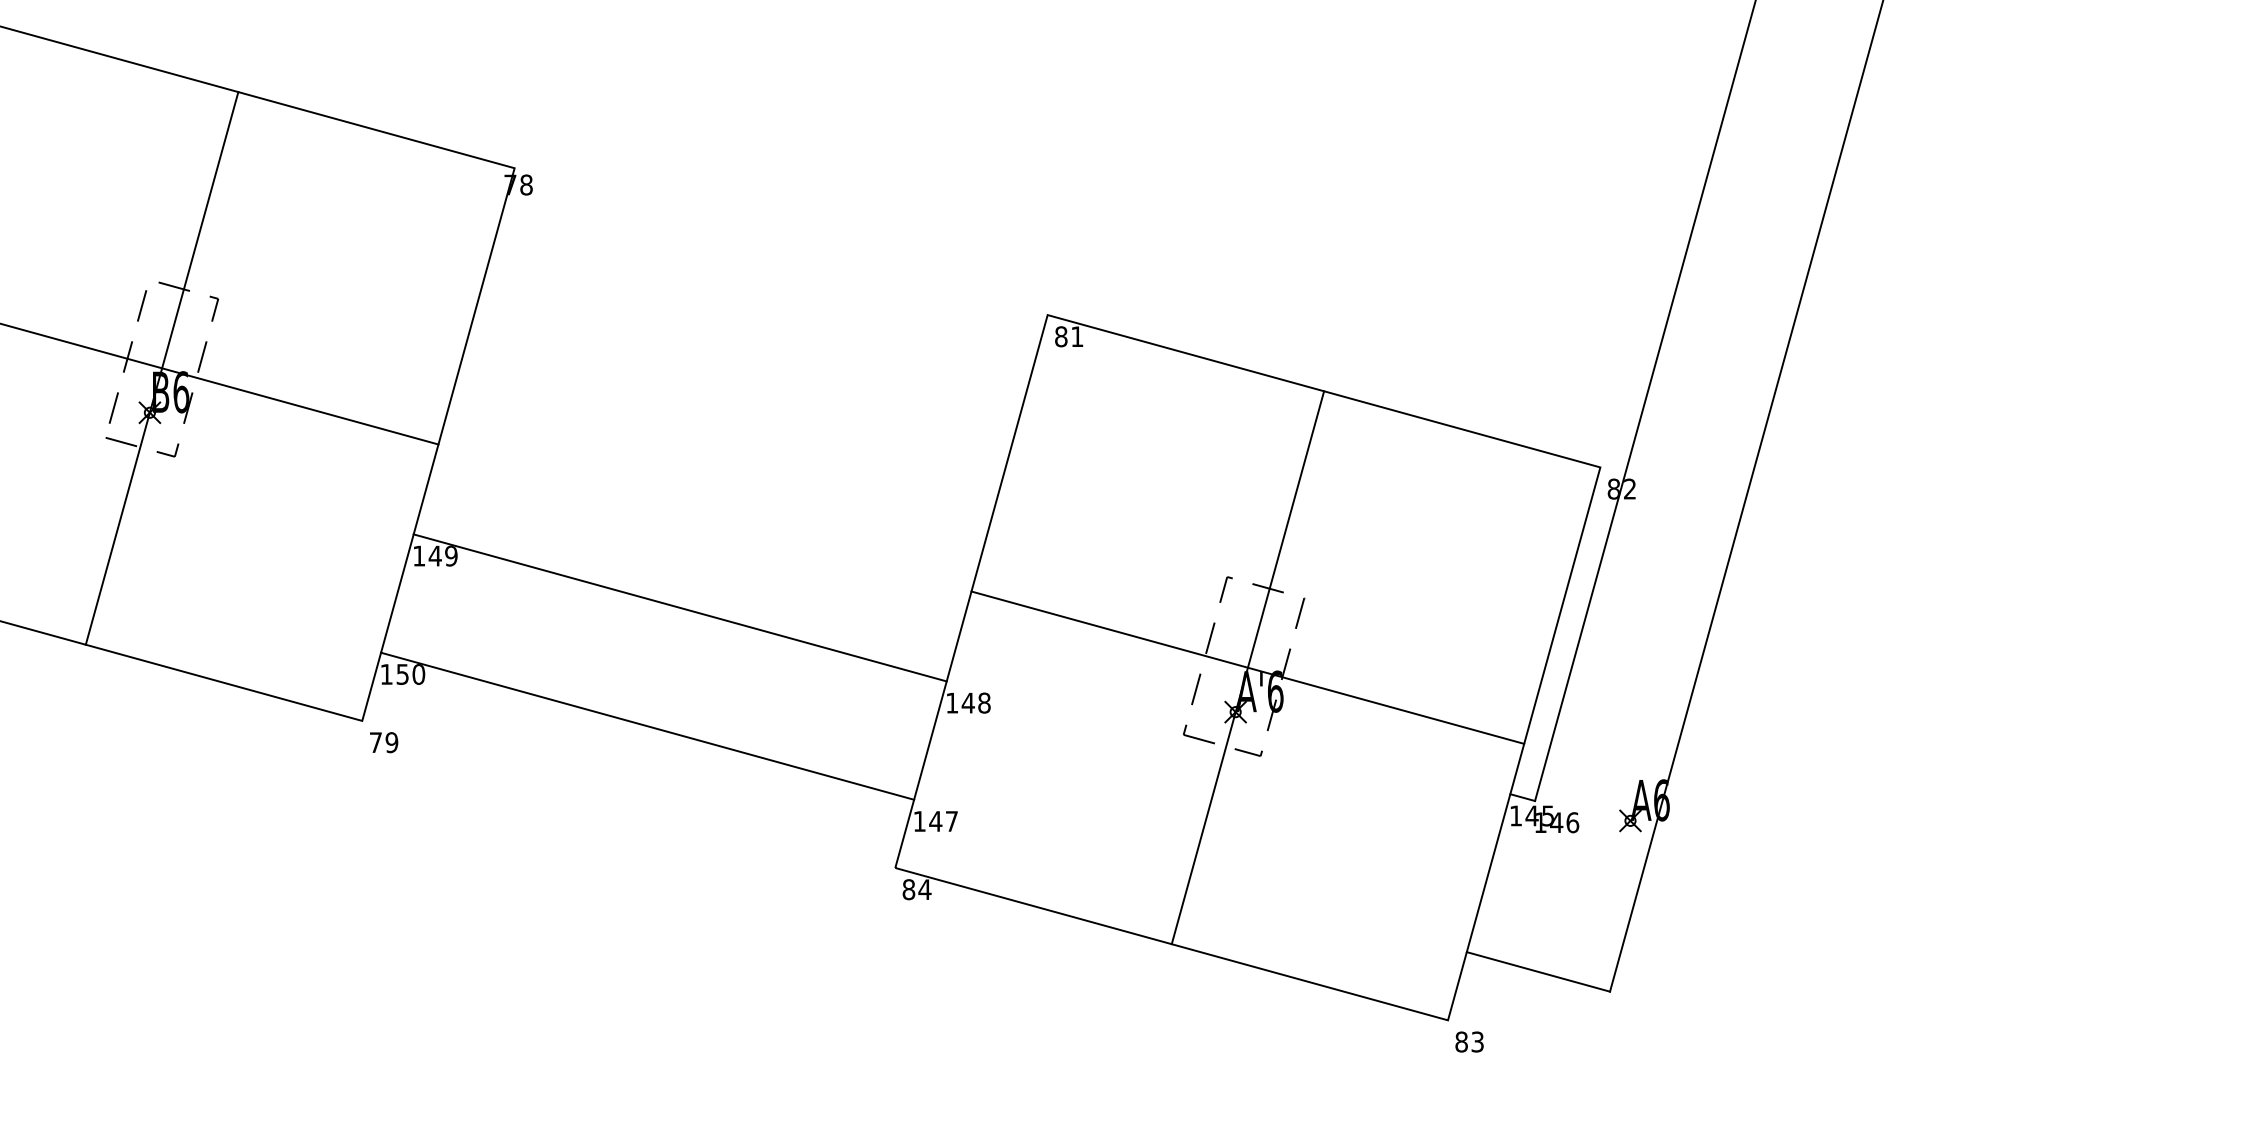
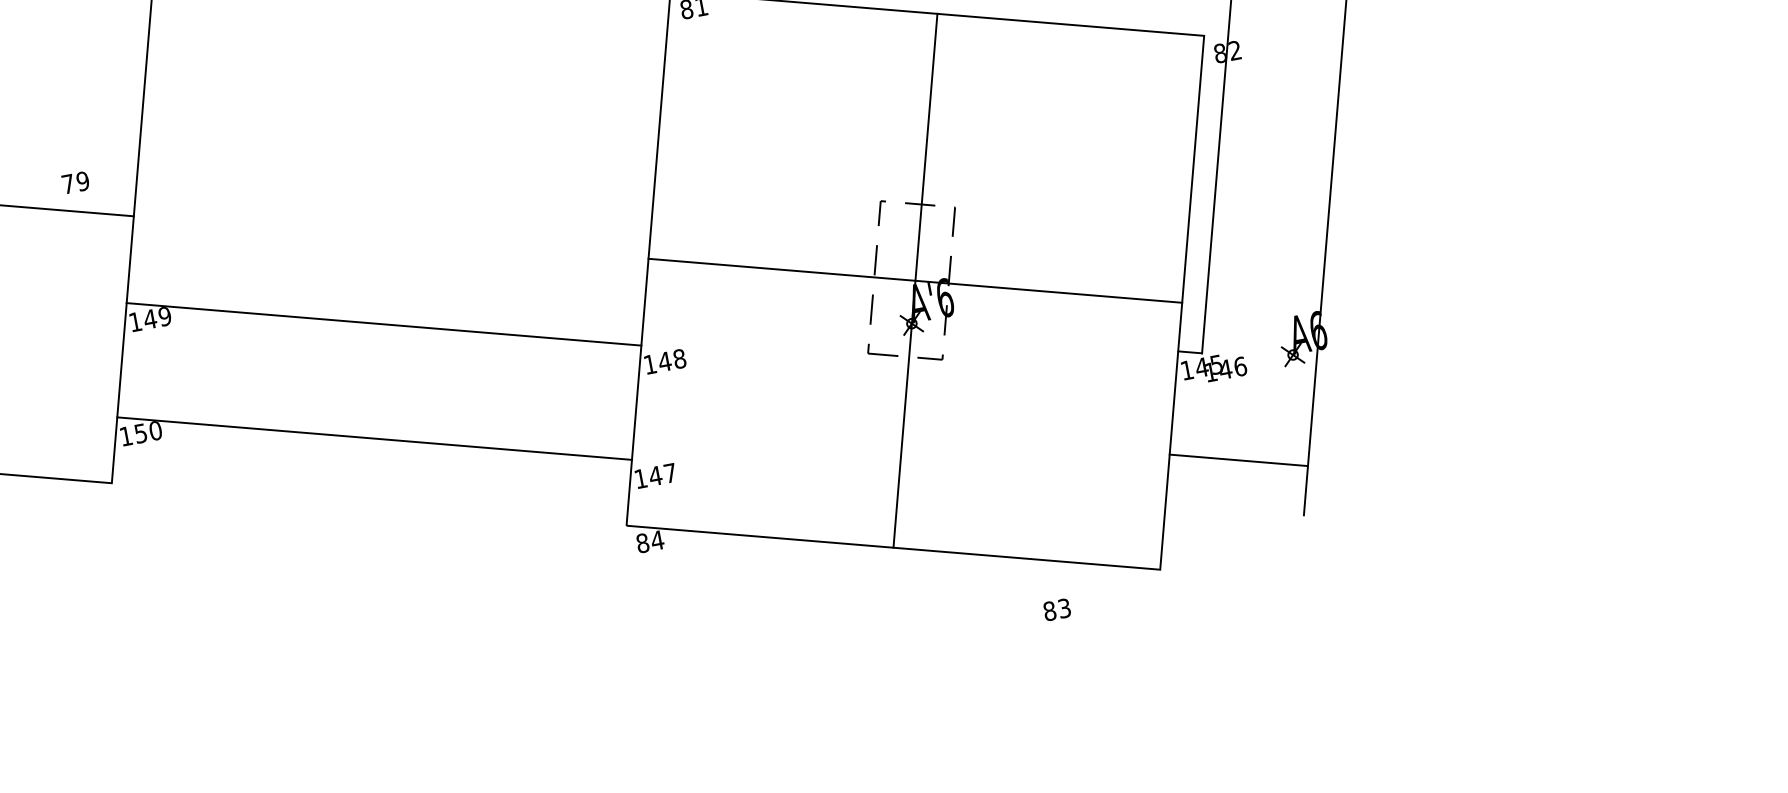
text: (384, 742) -> (76, 182), moved
line: (1538, 971) -> (1238, 459), moved
text: (1469, 1041) -> (1056, 609), moved

